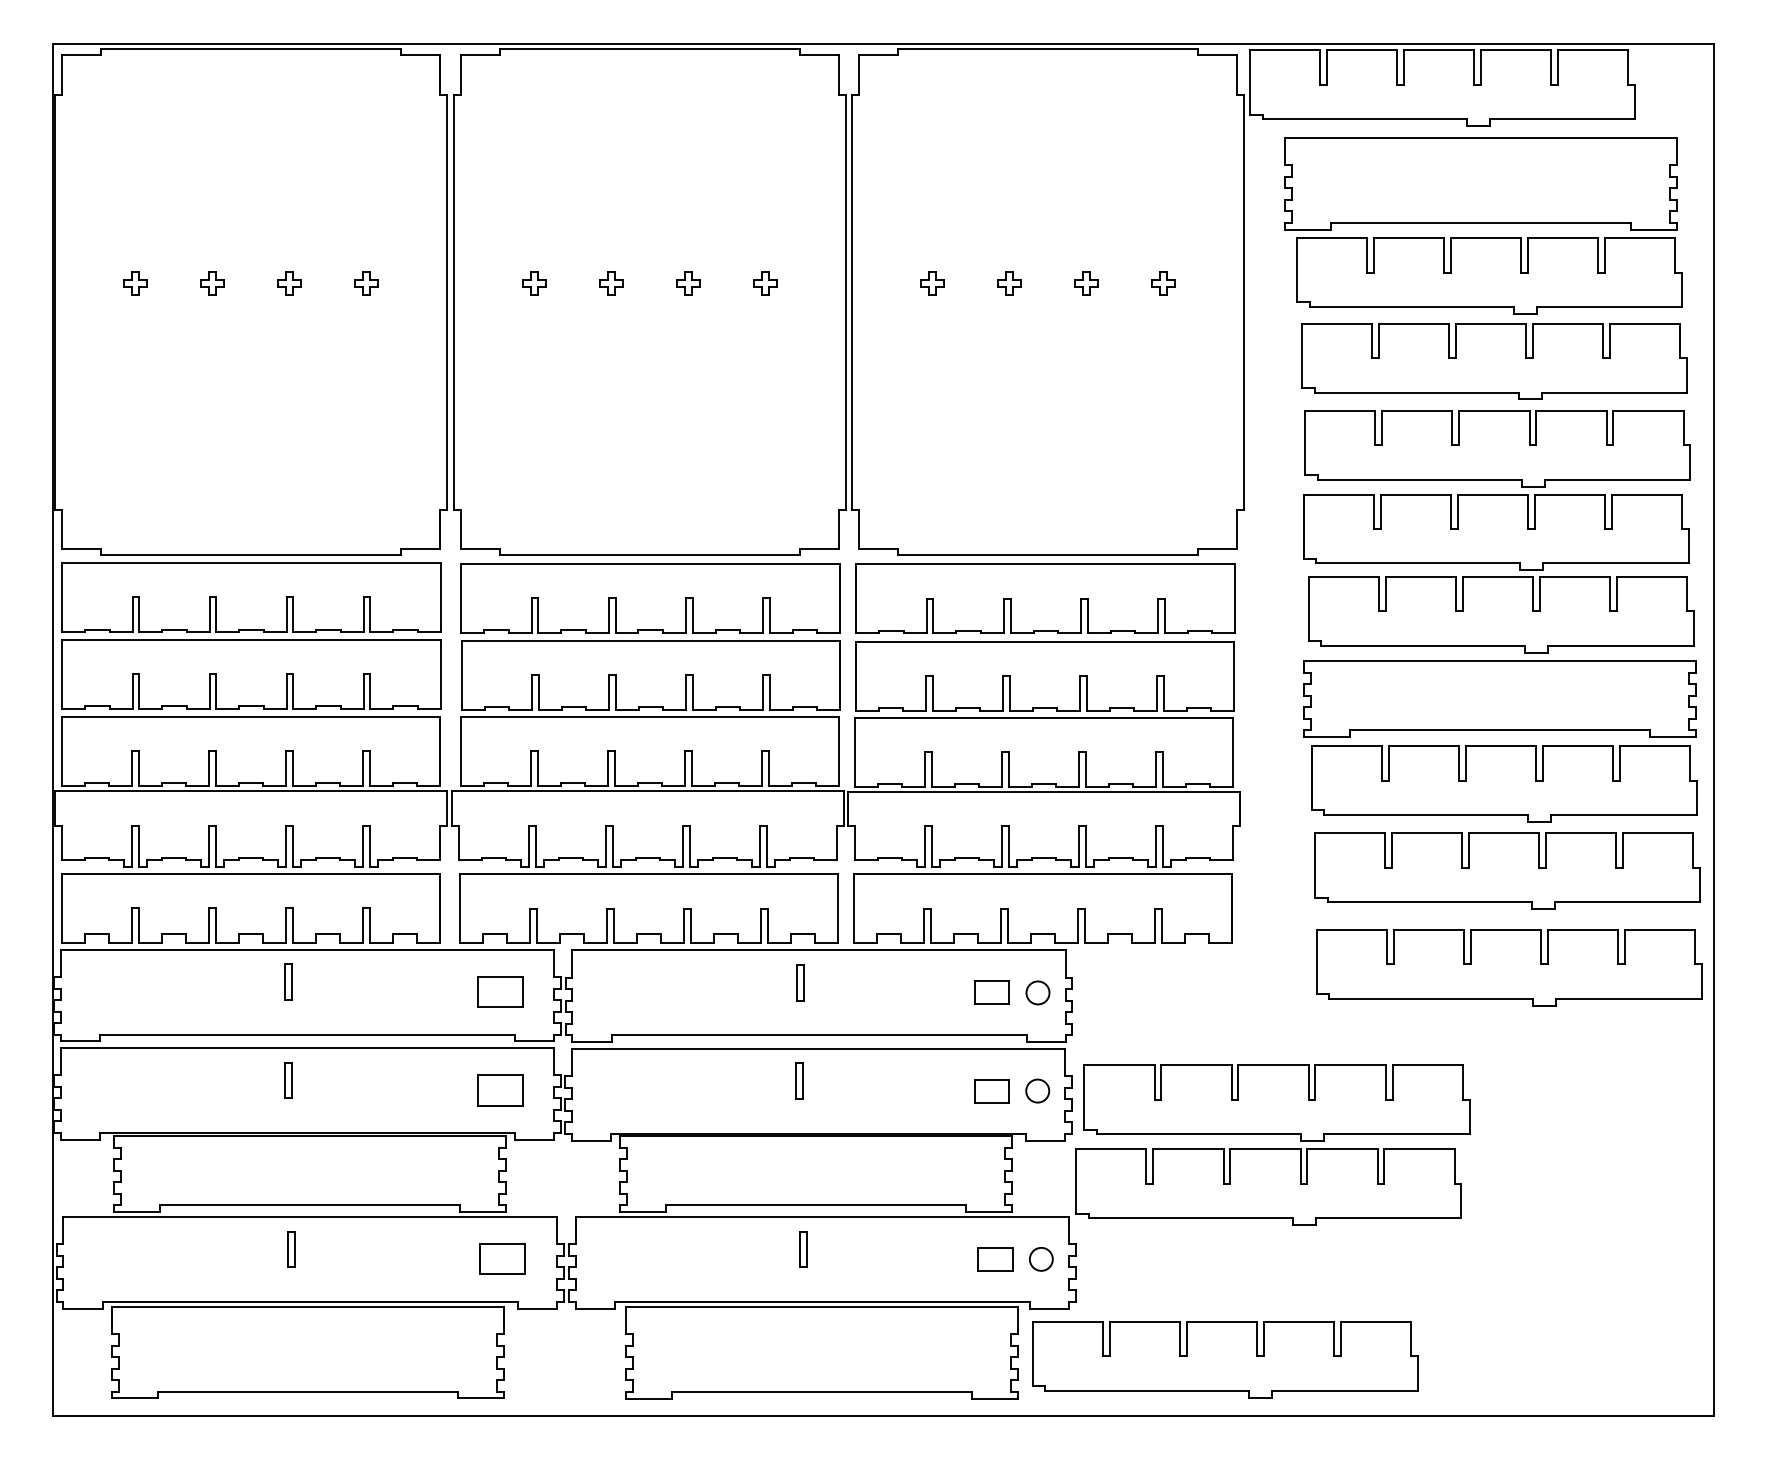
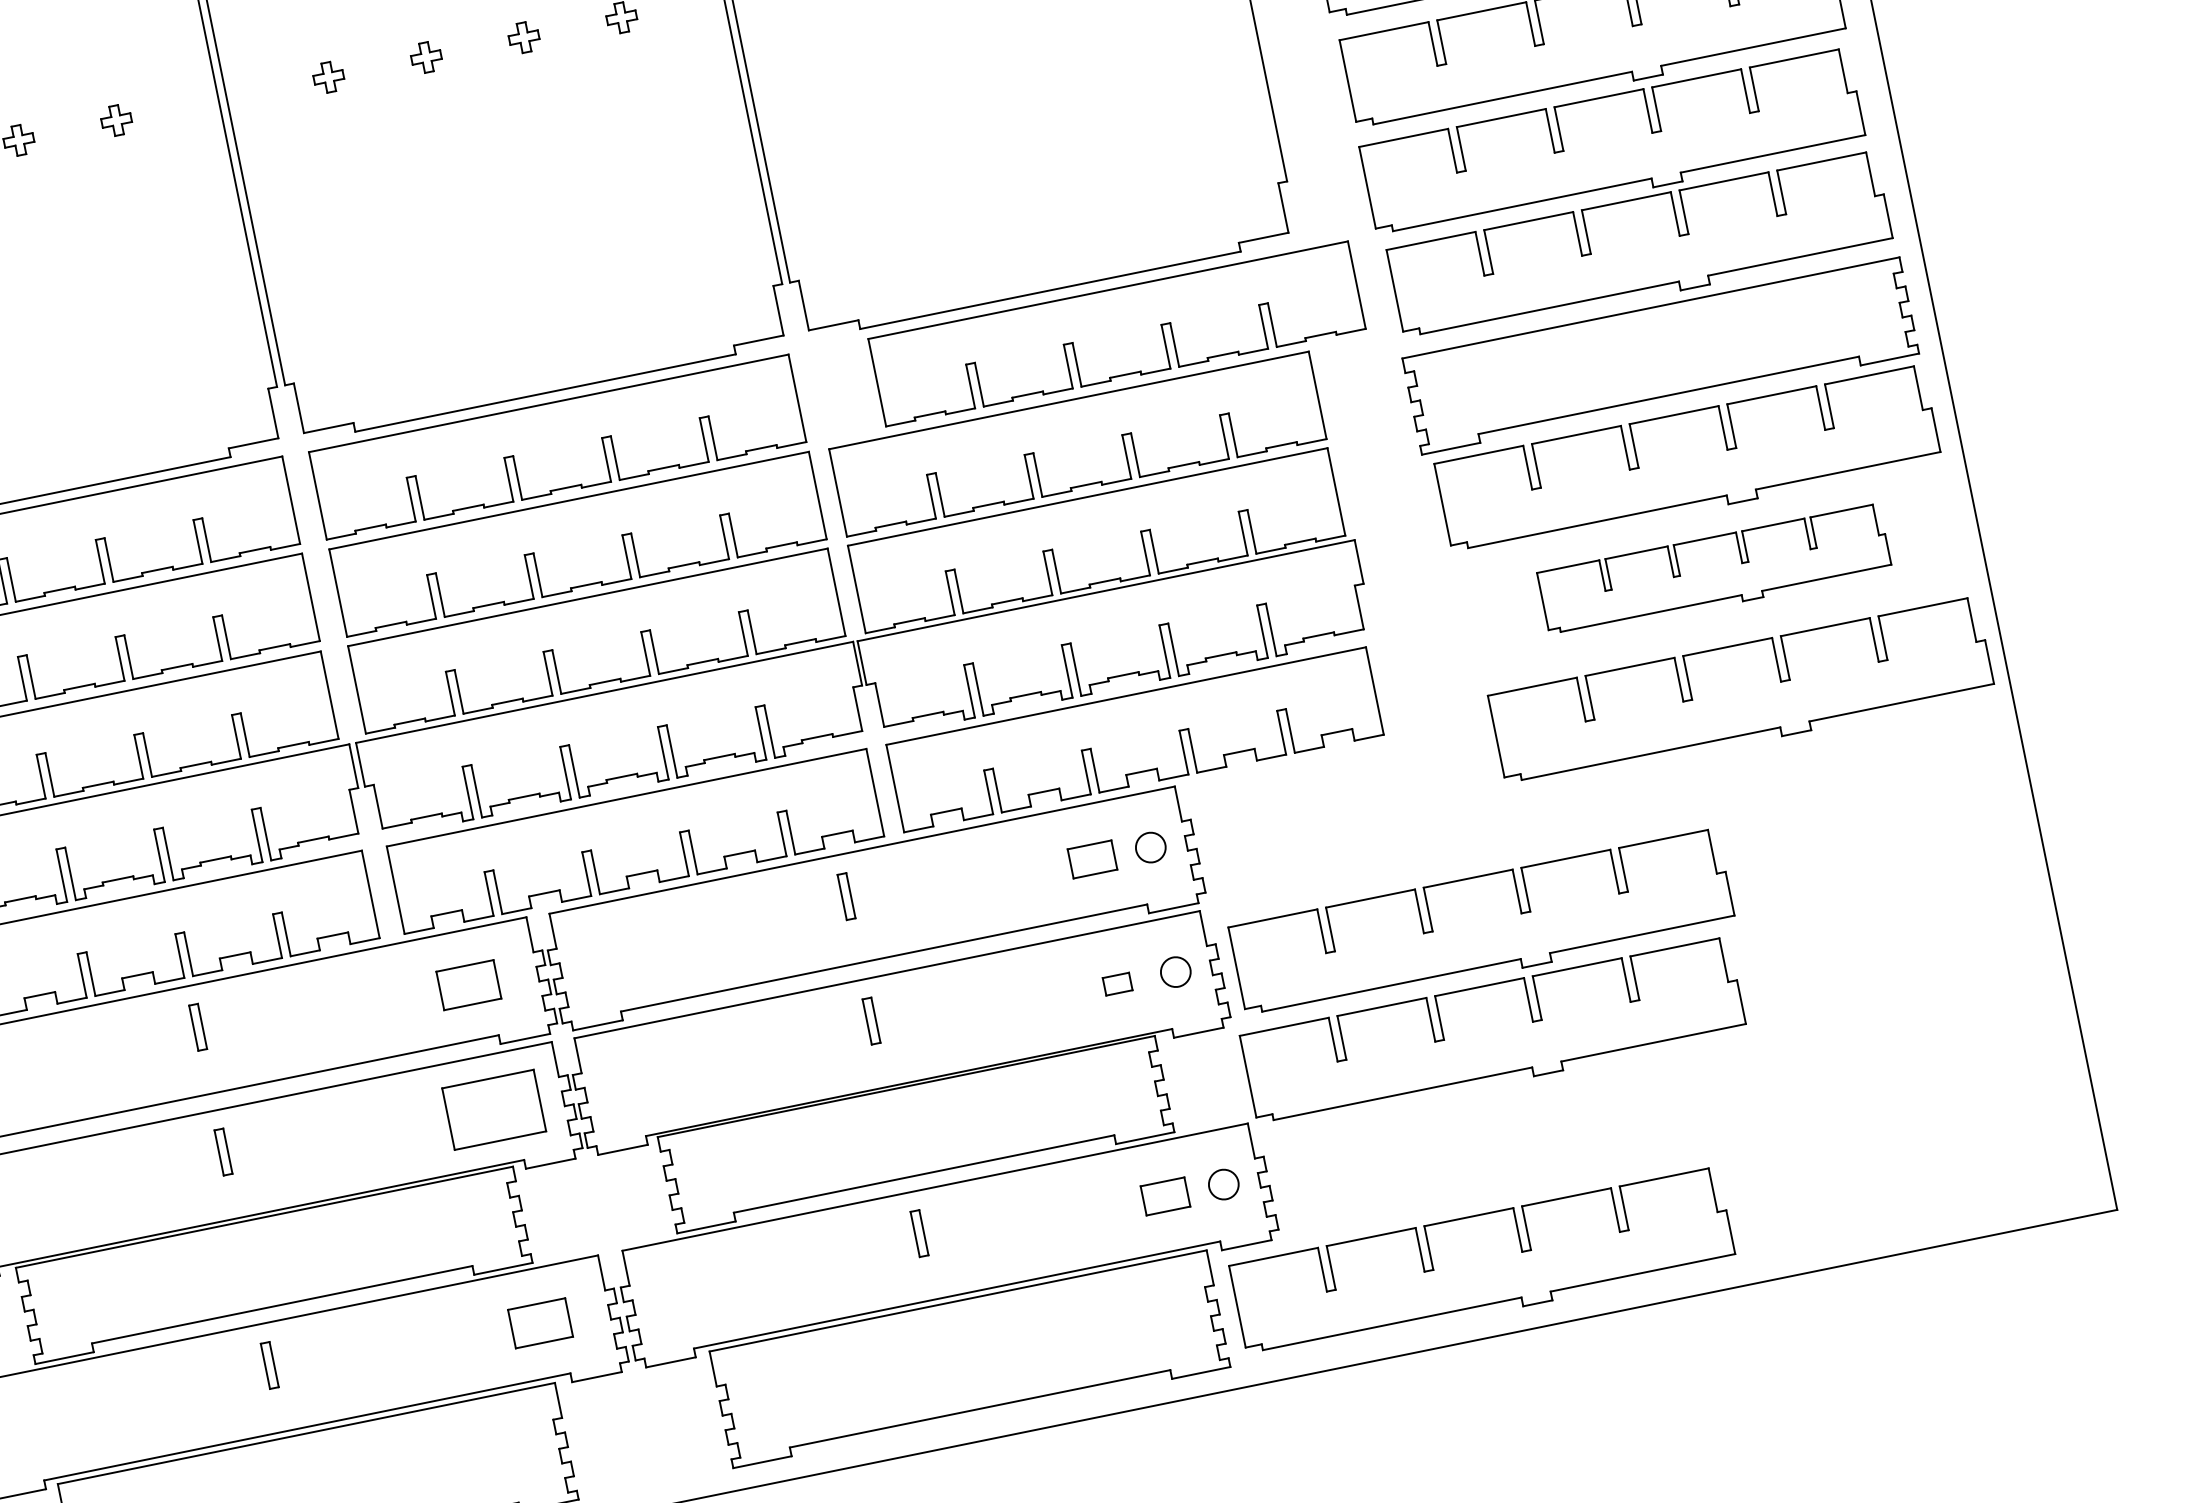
part: (1045, 598) -> (1116, 333), moved
part: (1507, 870) -> (1714, 571), size x0.7
part: (500, 1090) -> (494, 1109), size x1.6
part: (991, 1091) -> (1117, 984), size x0.6

